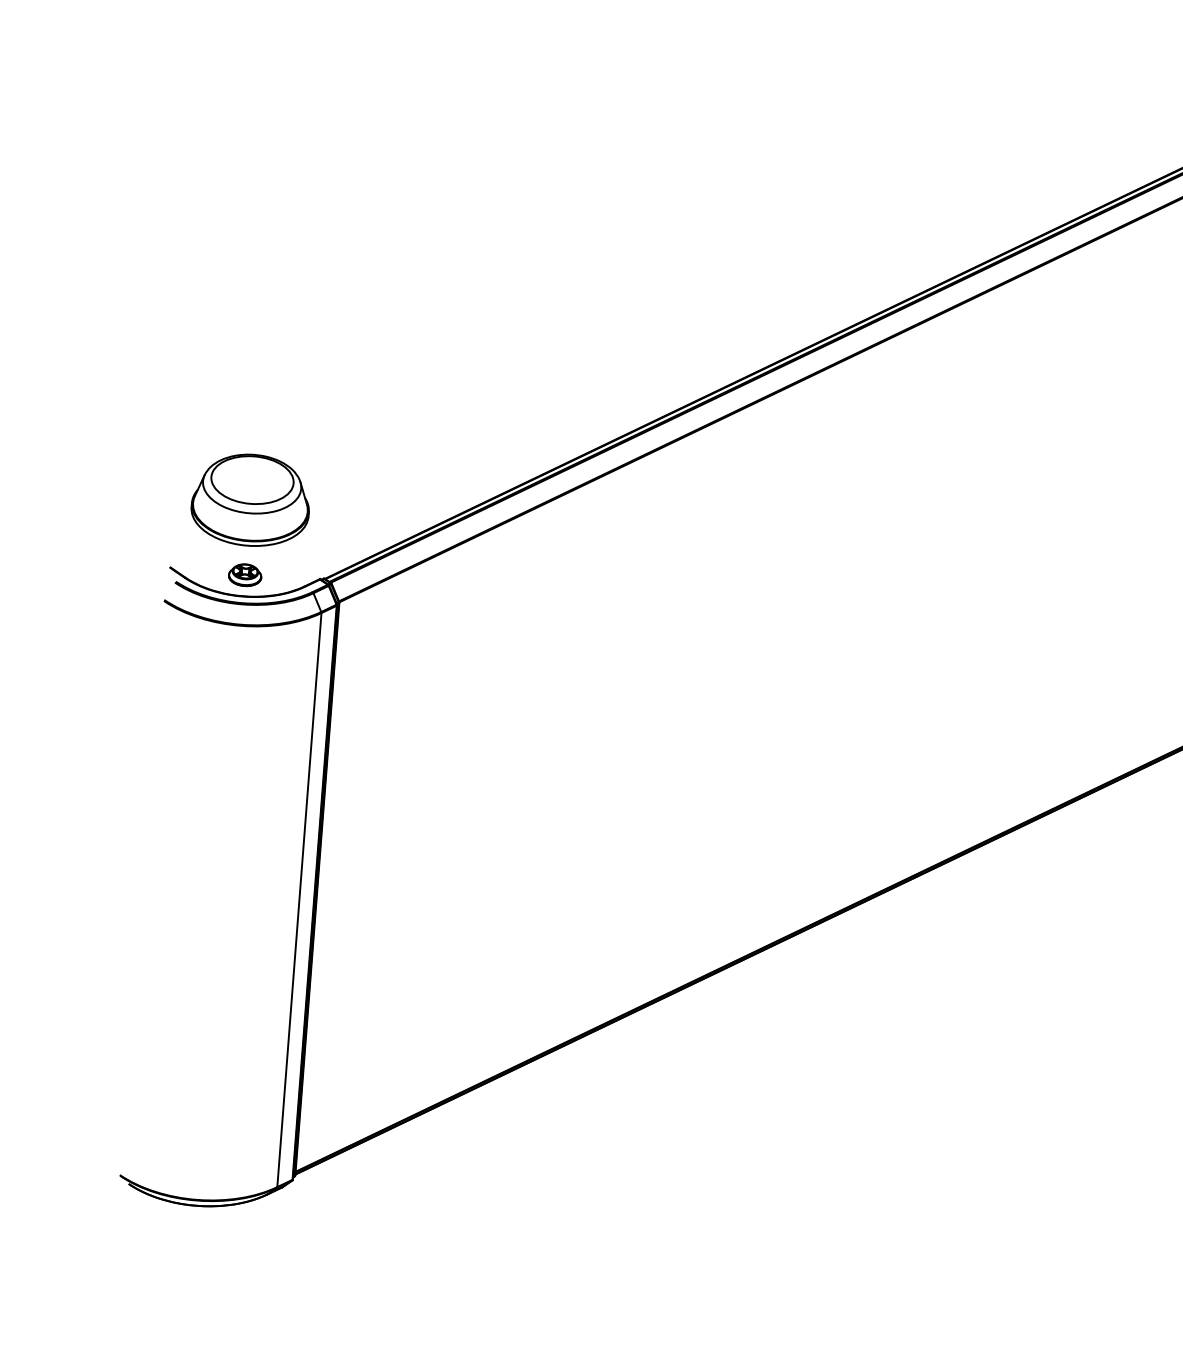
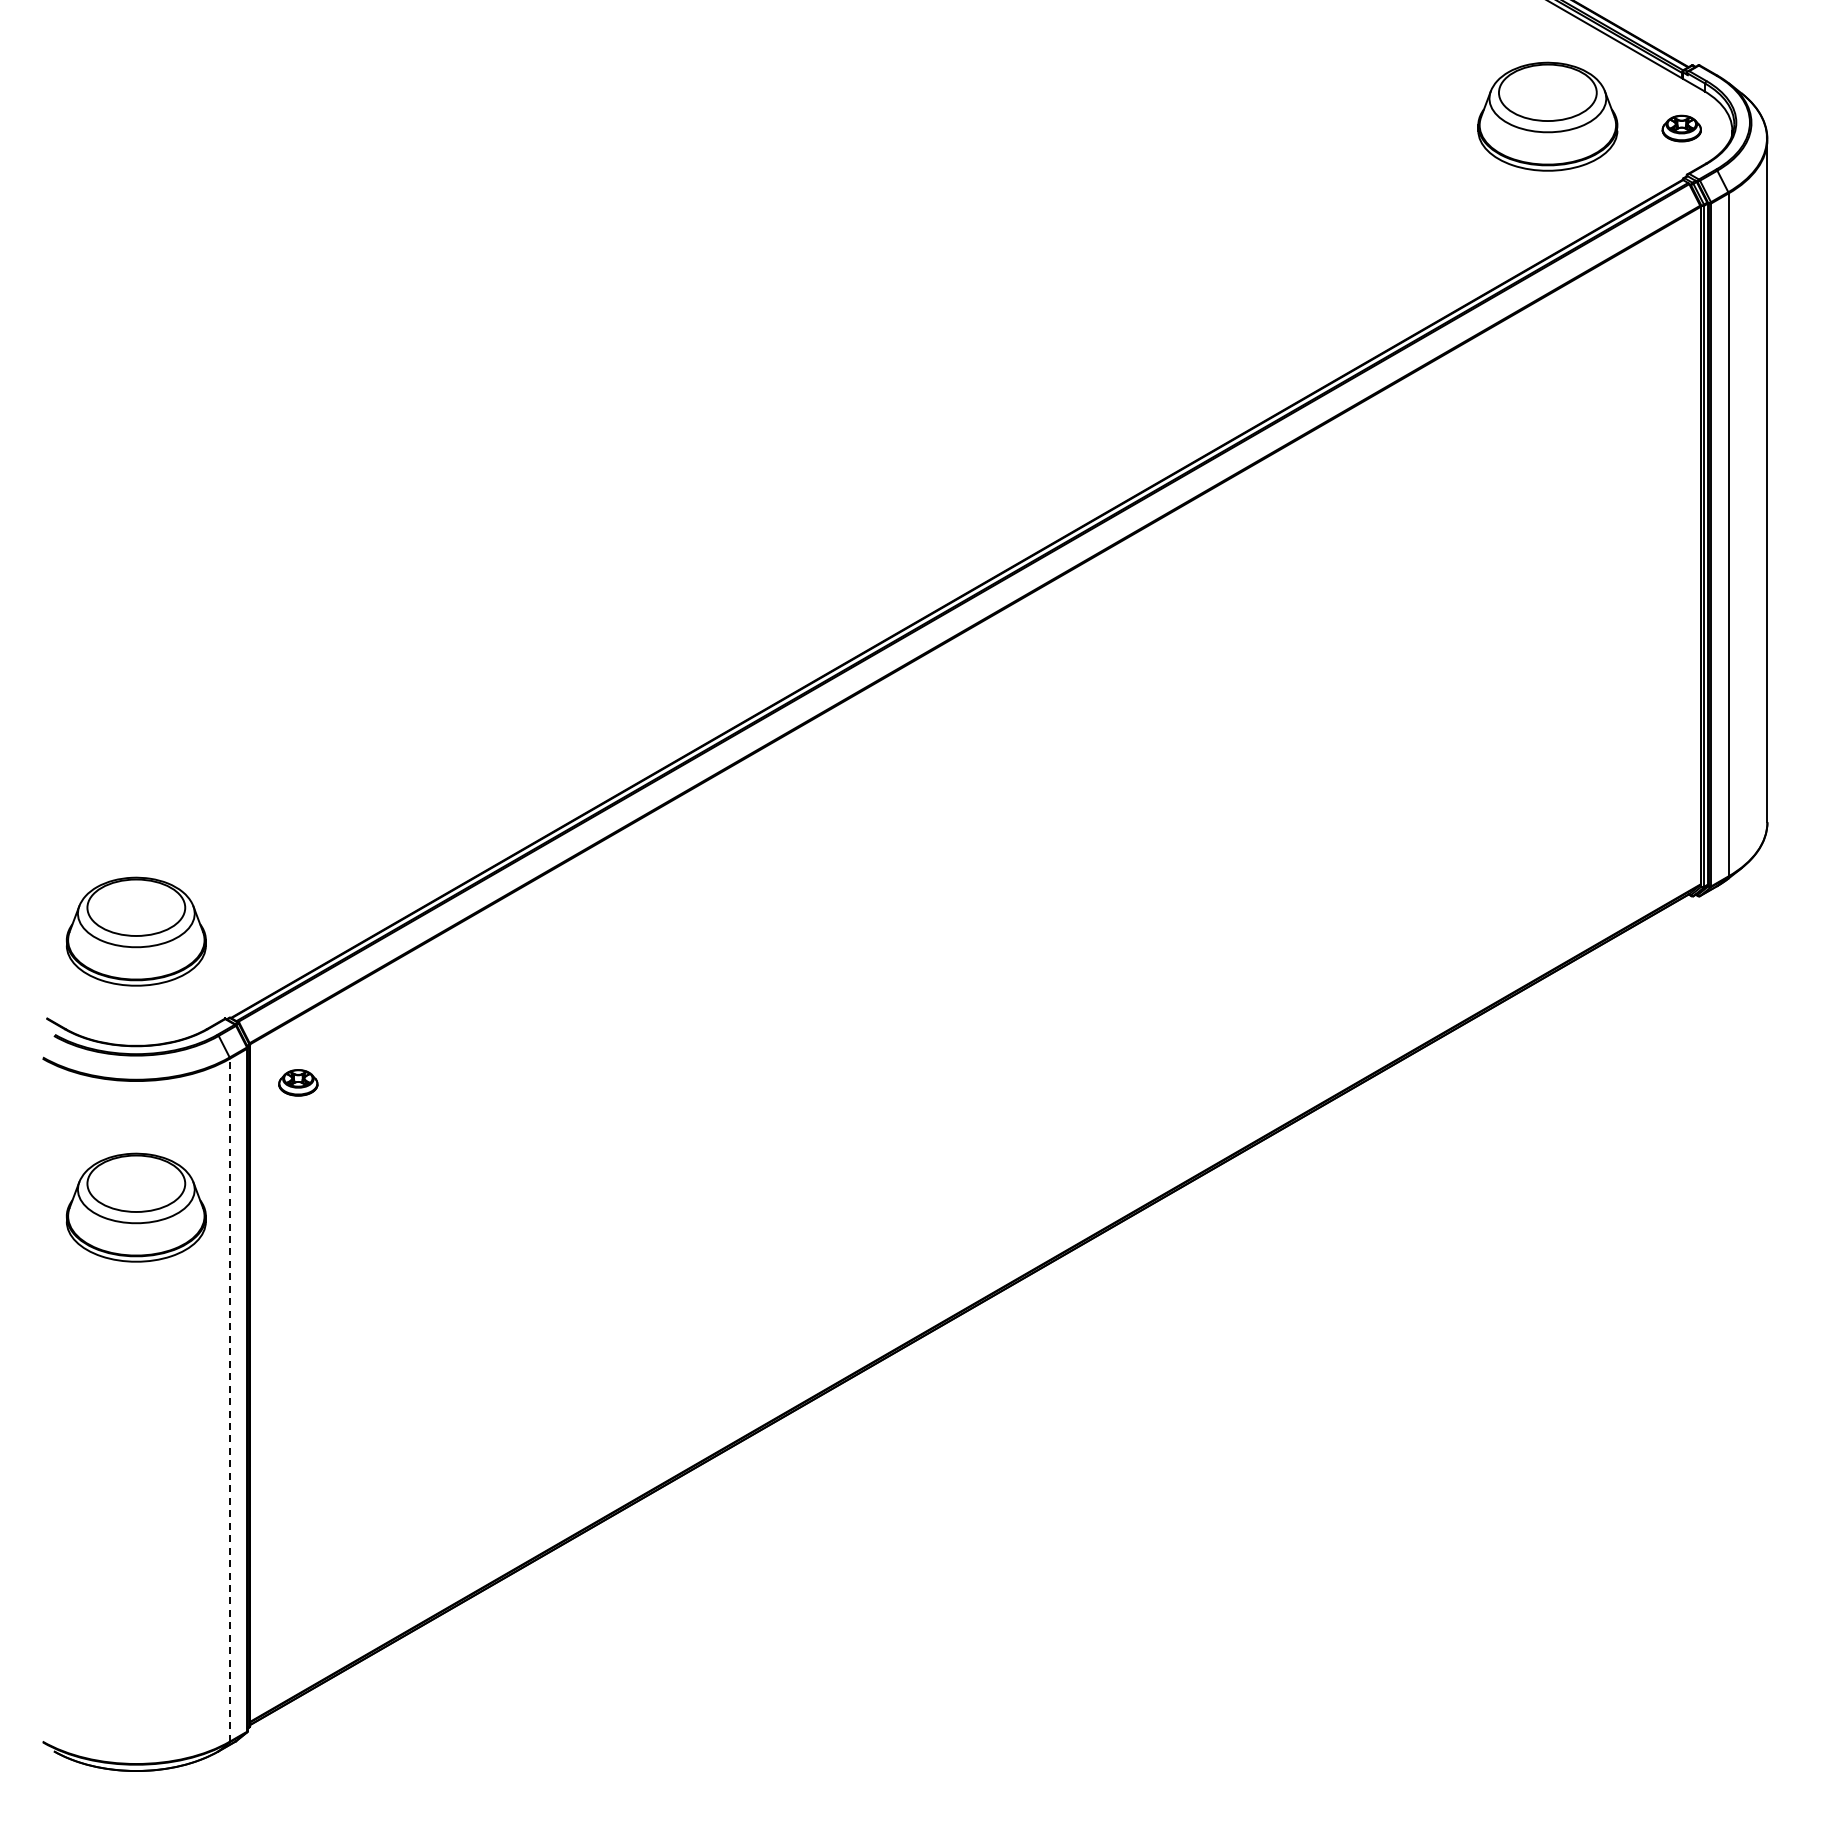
part: (245, 574) -> (298, 1082), moved
part: (232, 732) -> (135, 1207), added
line: (299, 899) -> (230, 1399), solid -> dashed

